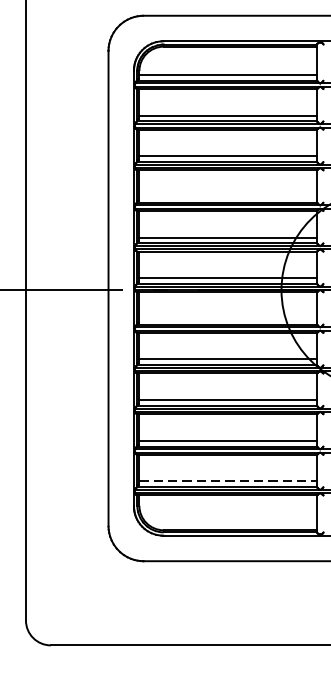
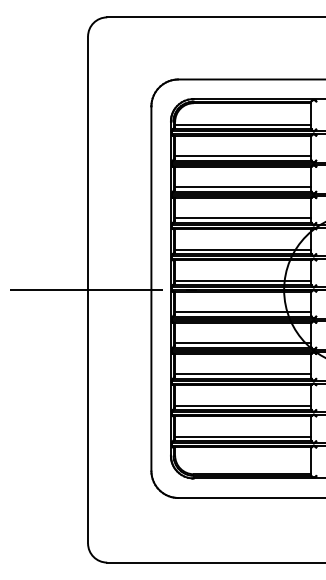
line: (228, 196) -> (243, 218), added
line: (228, 319) -> (243, 312), added
line: (228, 481) -> (243, 436), dashed -> solid

